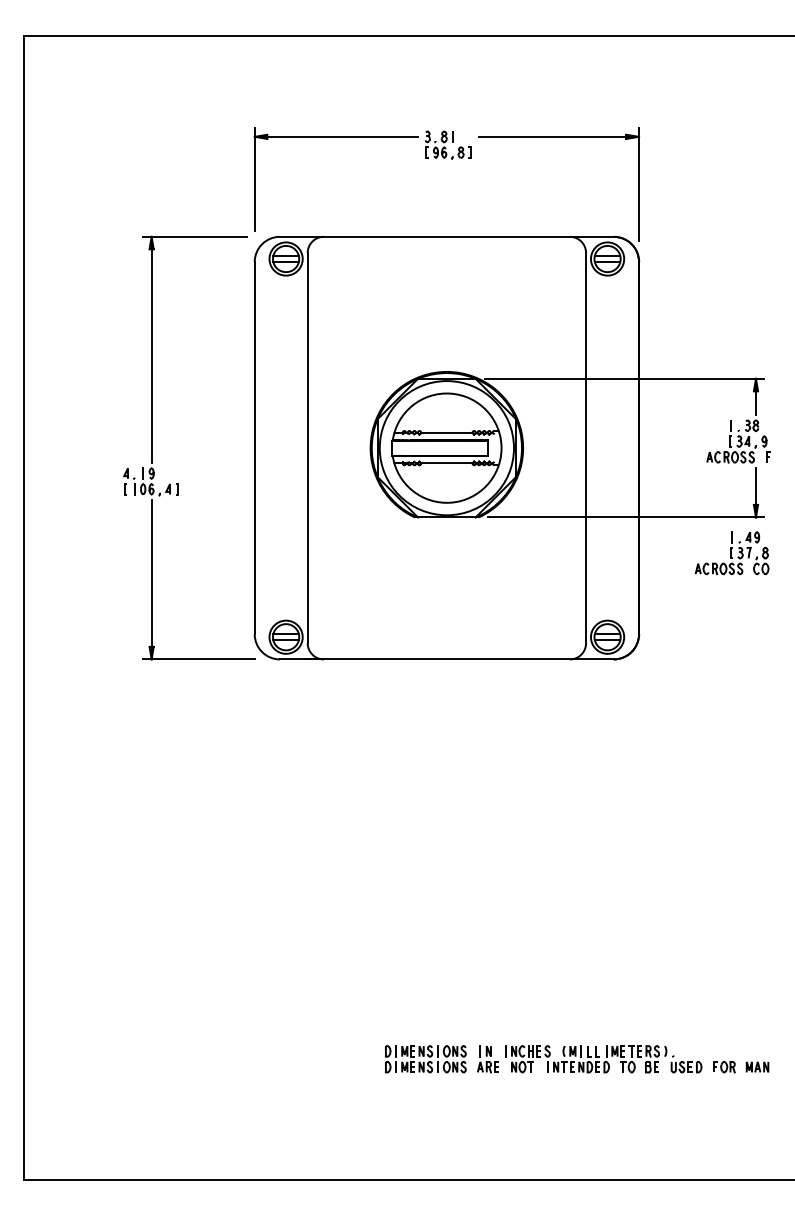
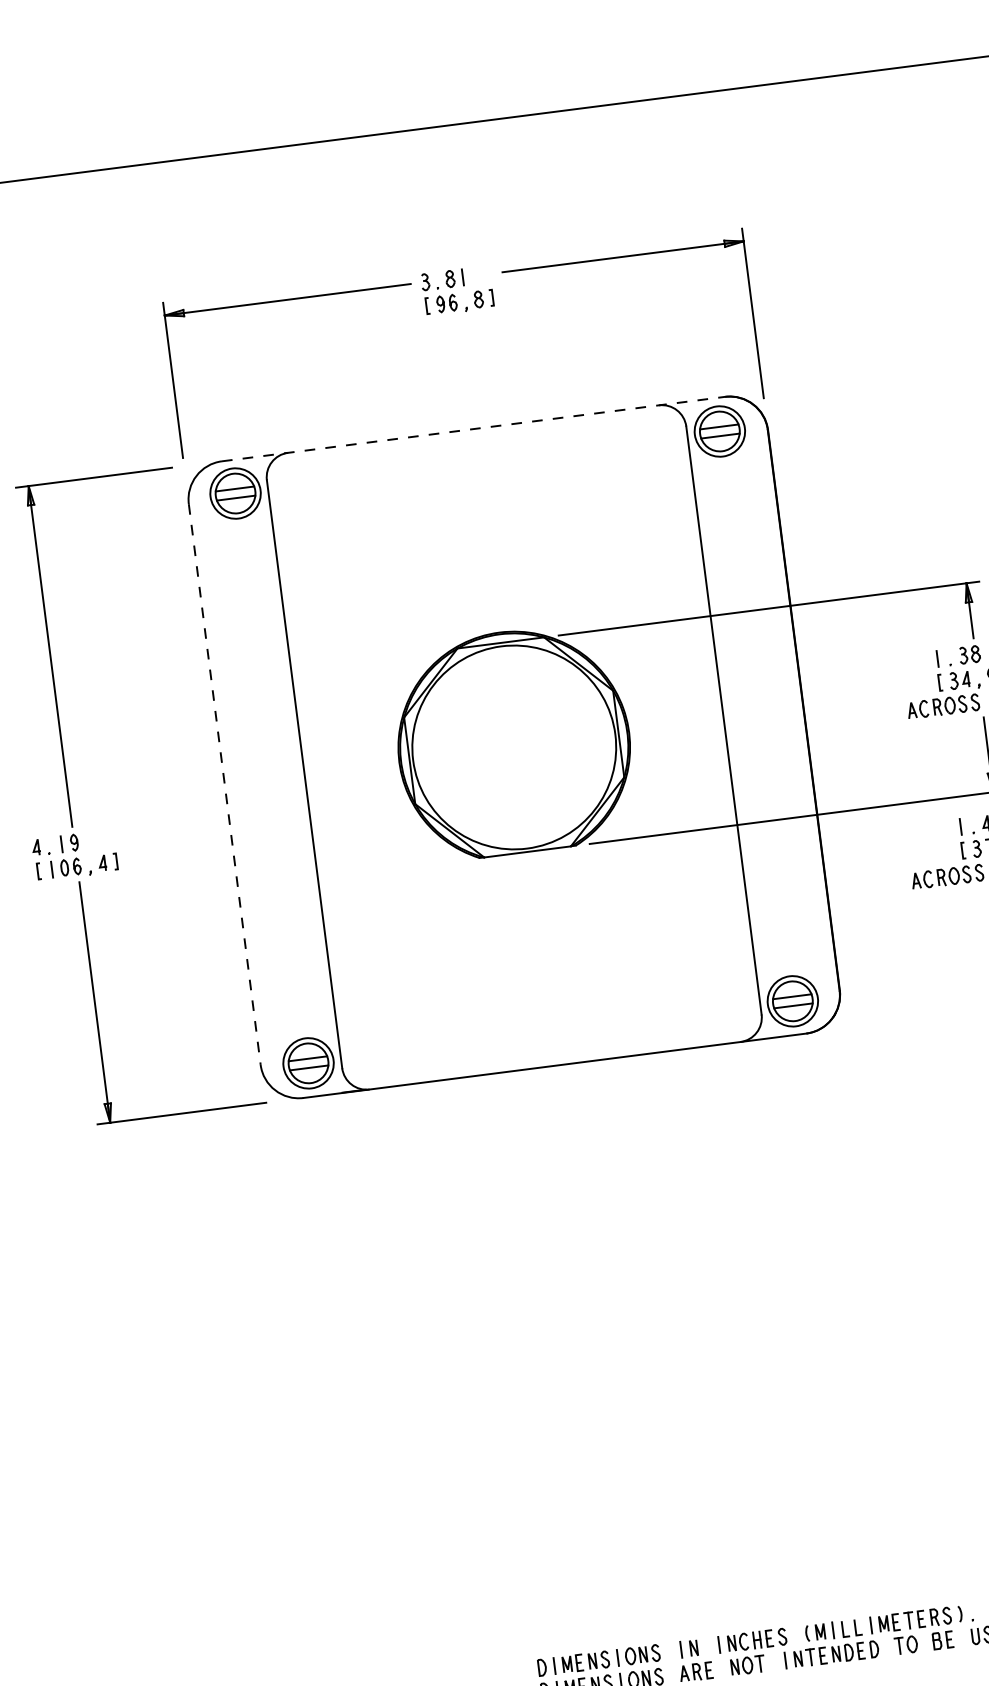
line: (447, 236) -> (474, 428), solid -> dashed
part: (446, 447) -> (513, 746), removed
line: (254, 448) -> (224, 785), solid -> dashed

